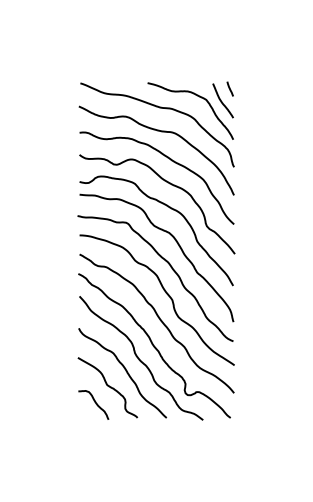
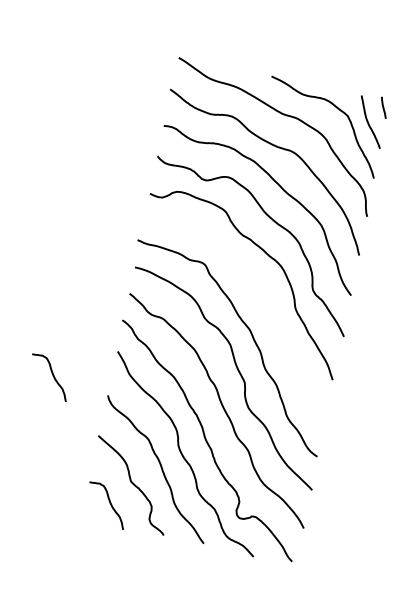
curve: (178, 246) -> (268, 310), removed
curve: (37, 323) -> (52, 377), added

